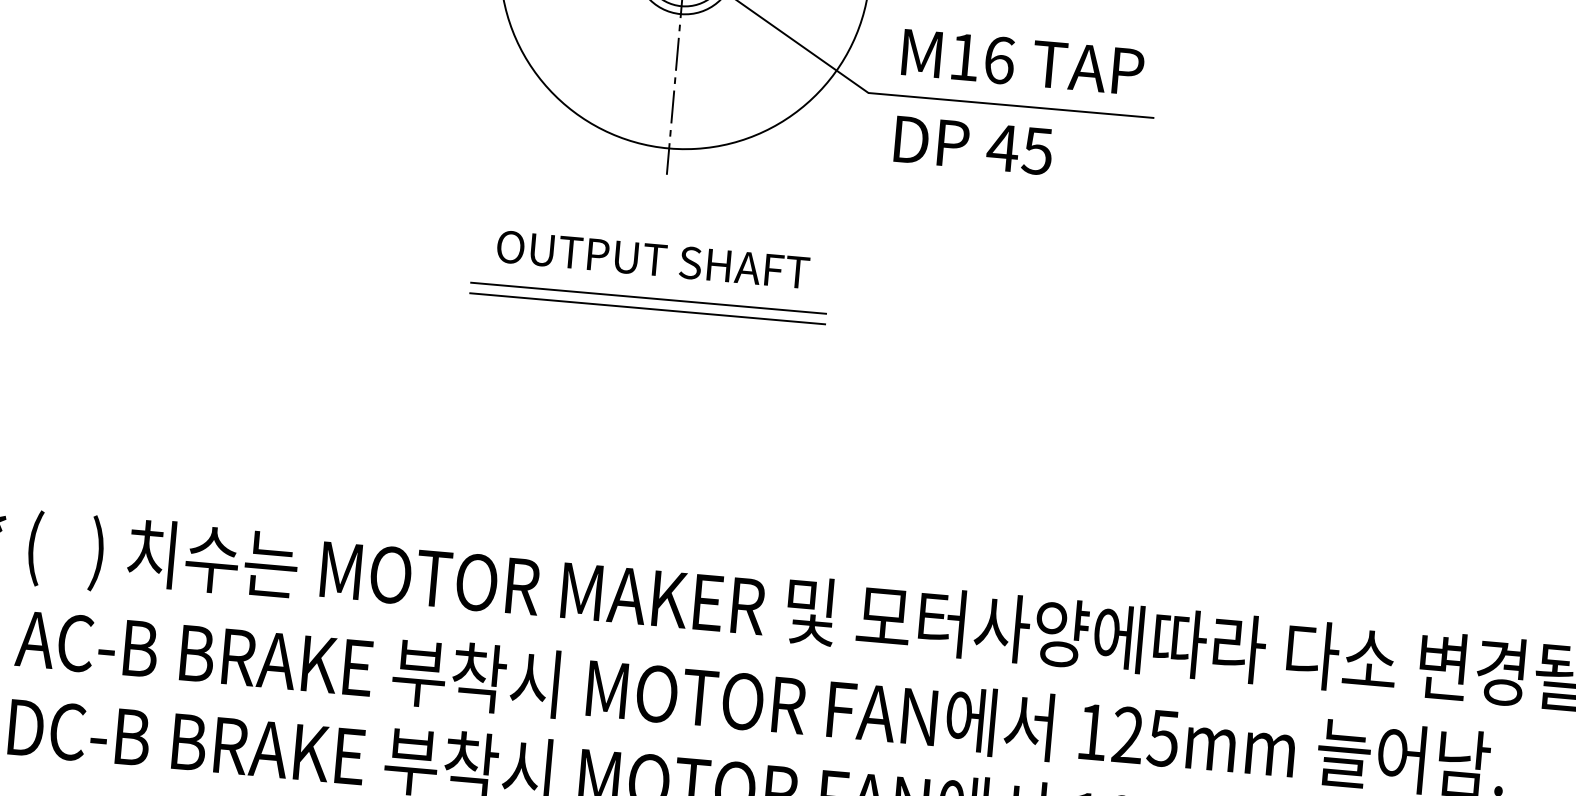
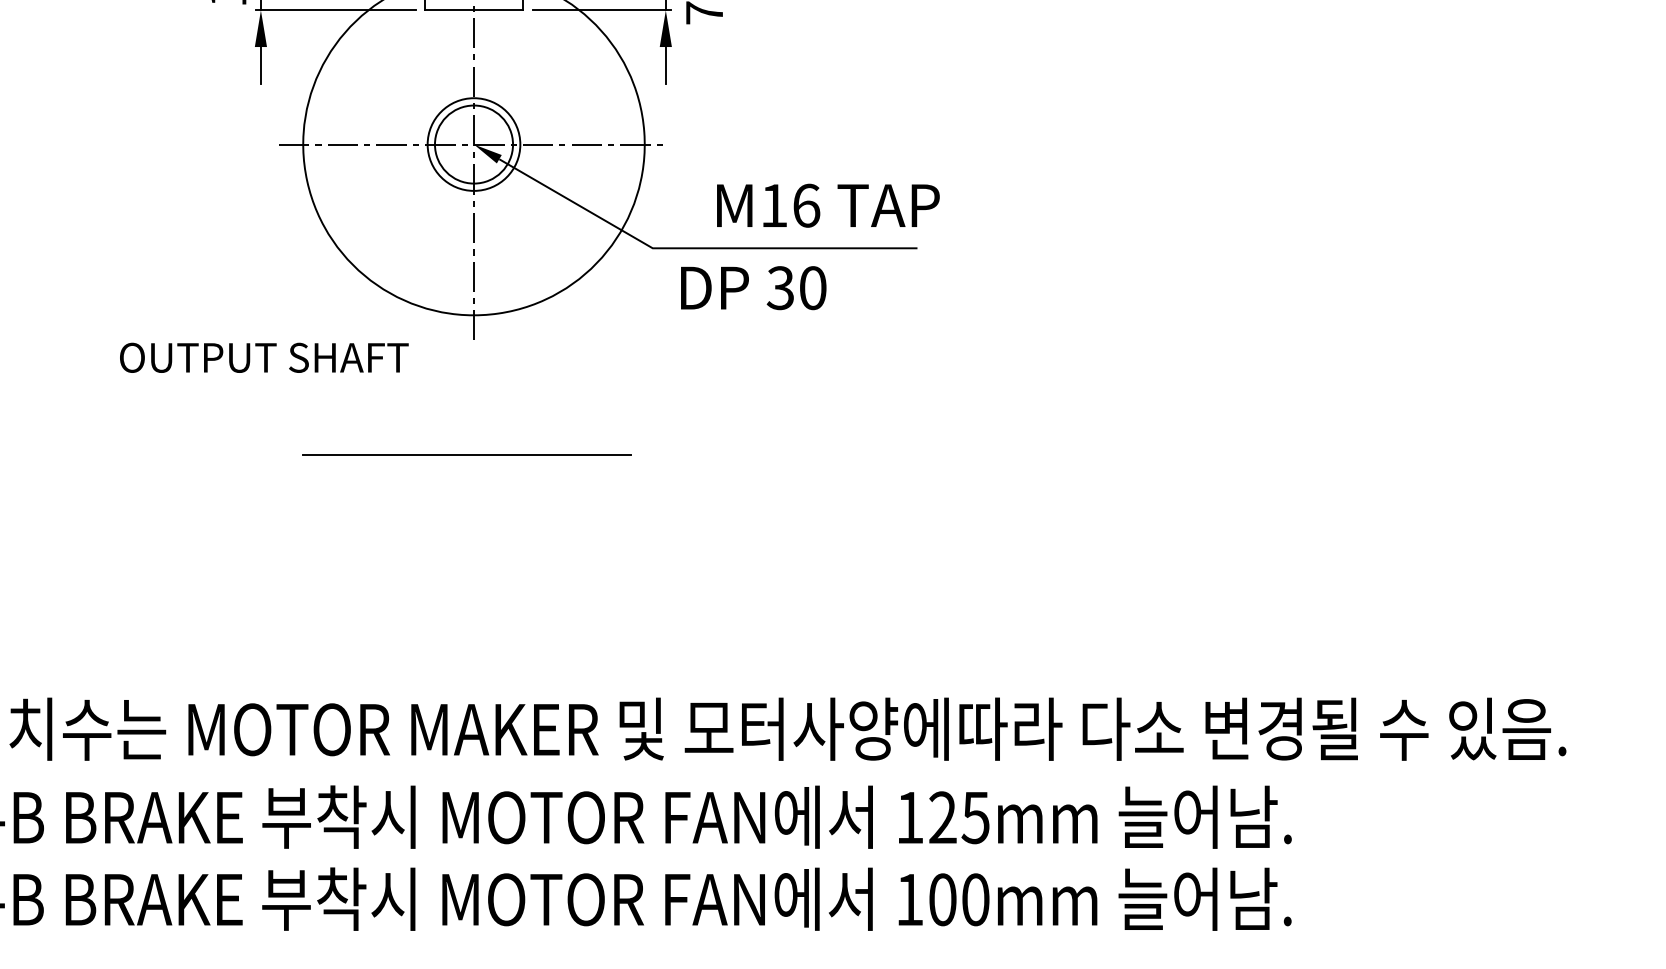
text: (1023, 62) -> (828, 205), moved
text: (1019, 149) -> (796, 288), 45 -> 30
text: (653, 259) -> (264, 357), moved
line: (646, 308) -> (466, 464), removed

